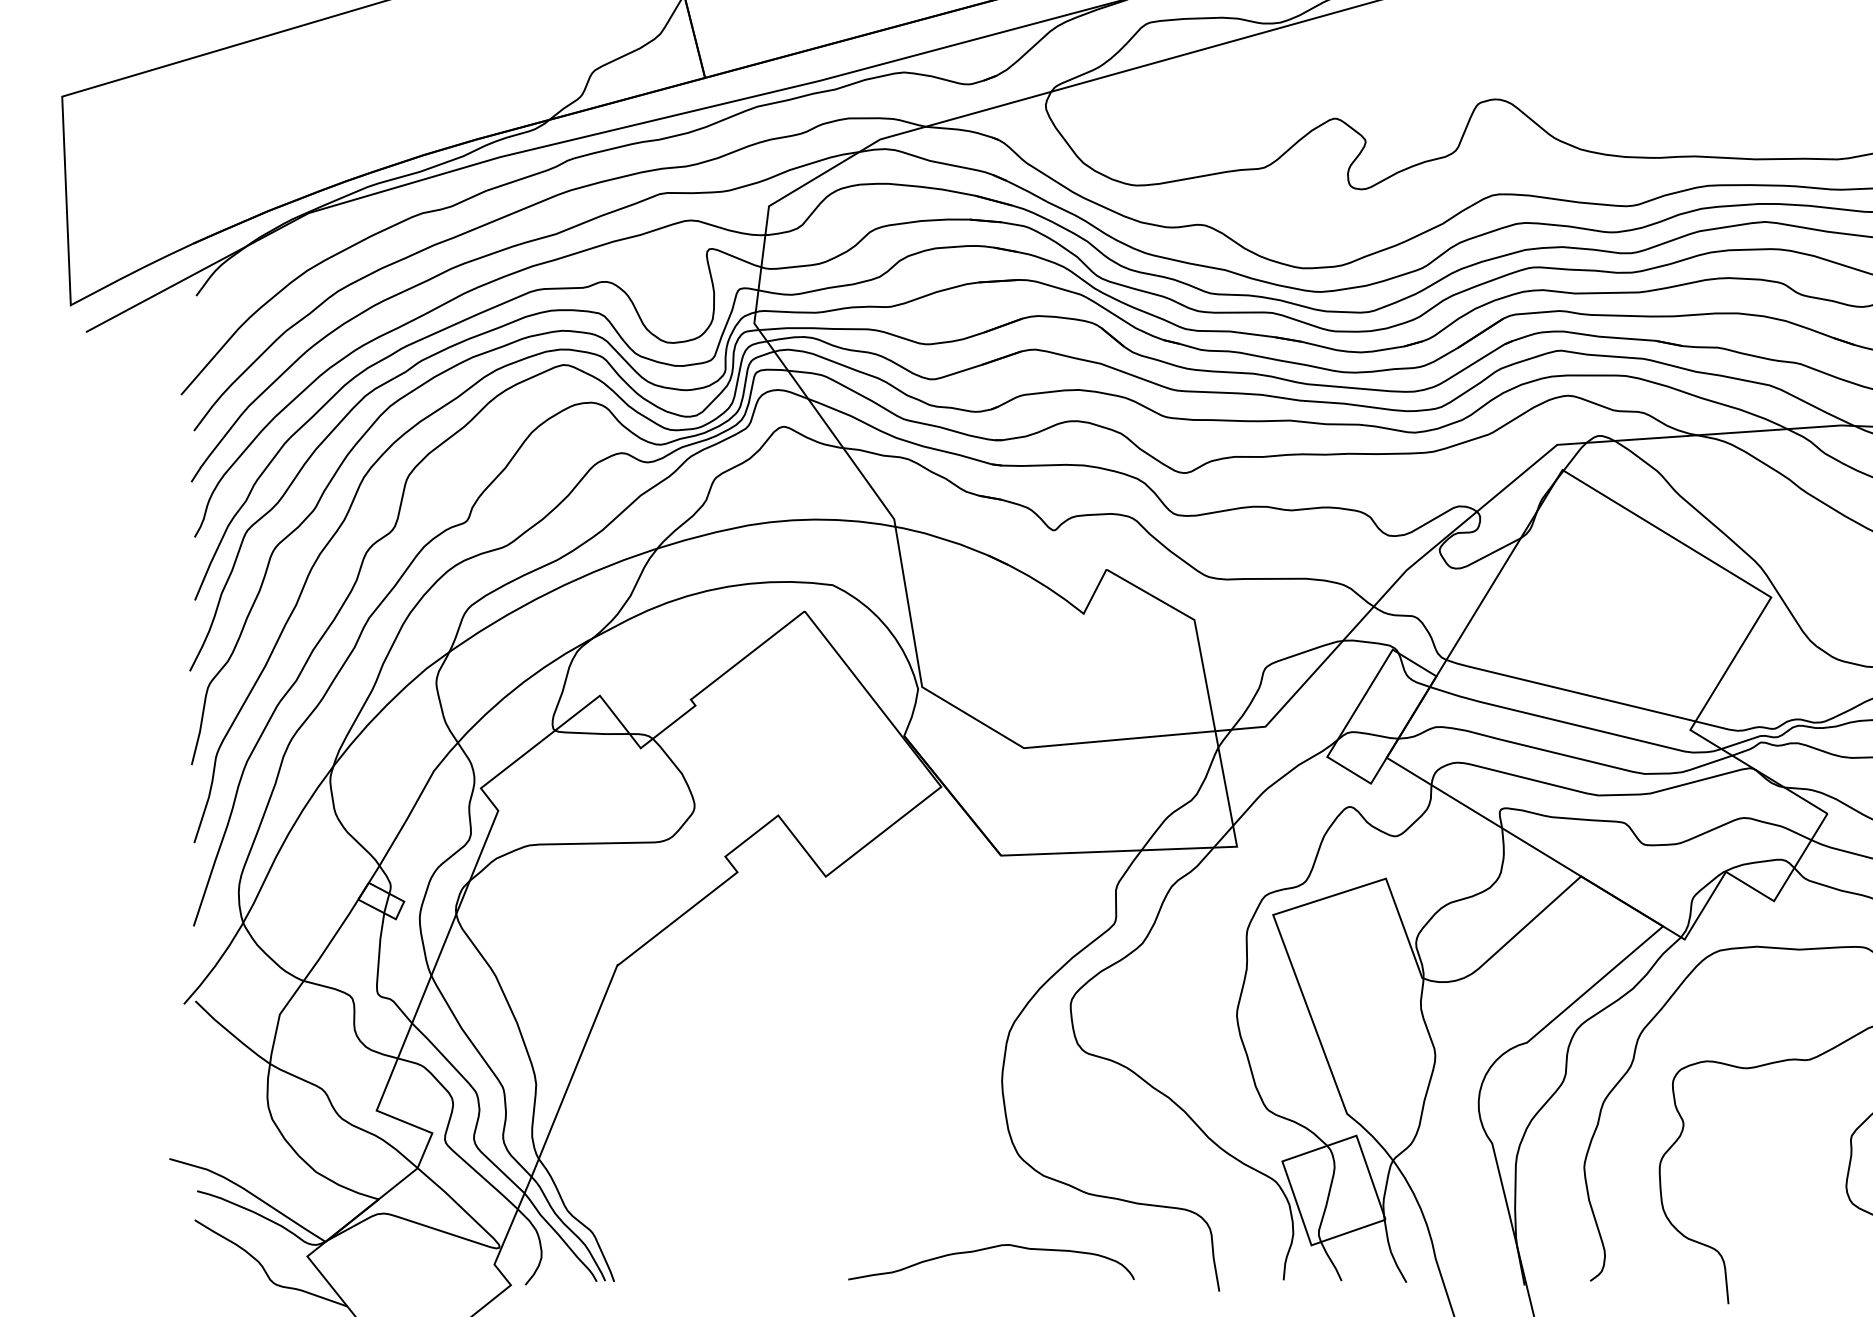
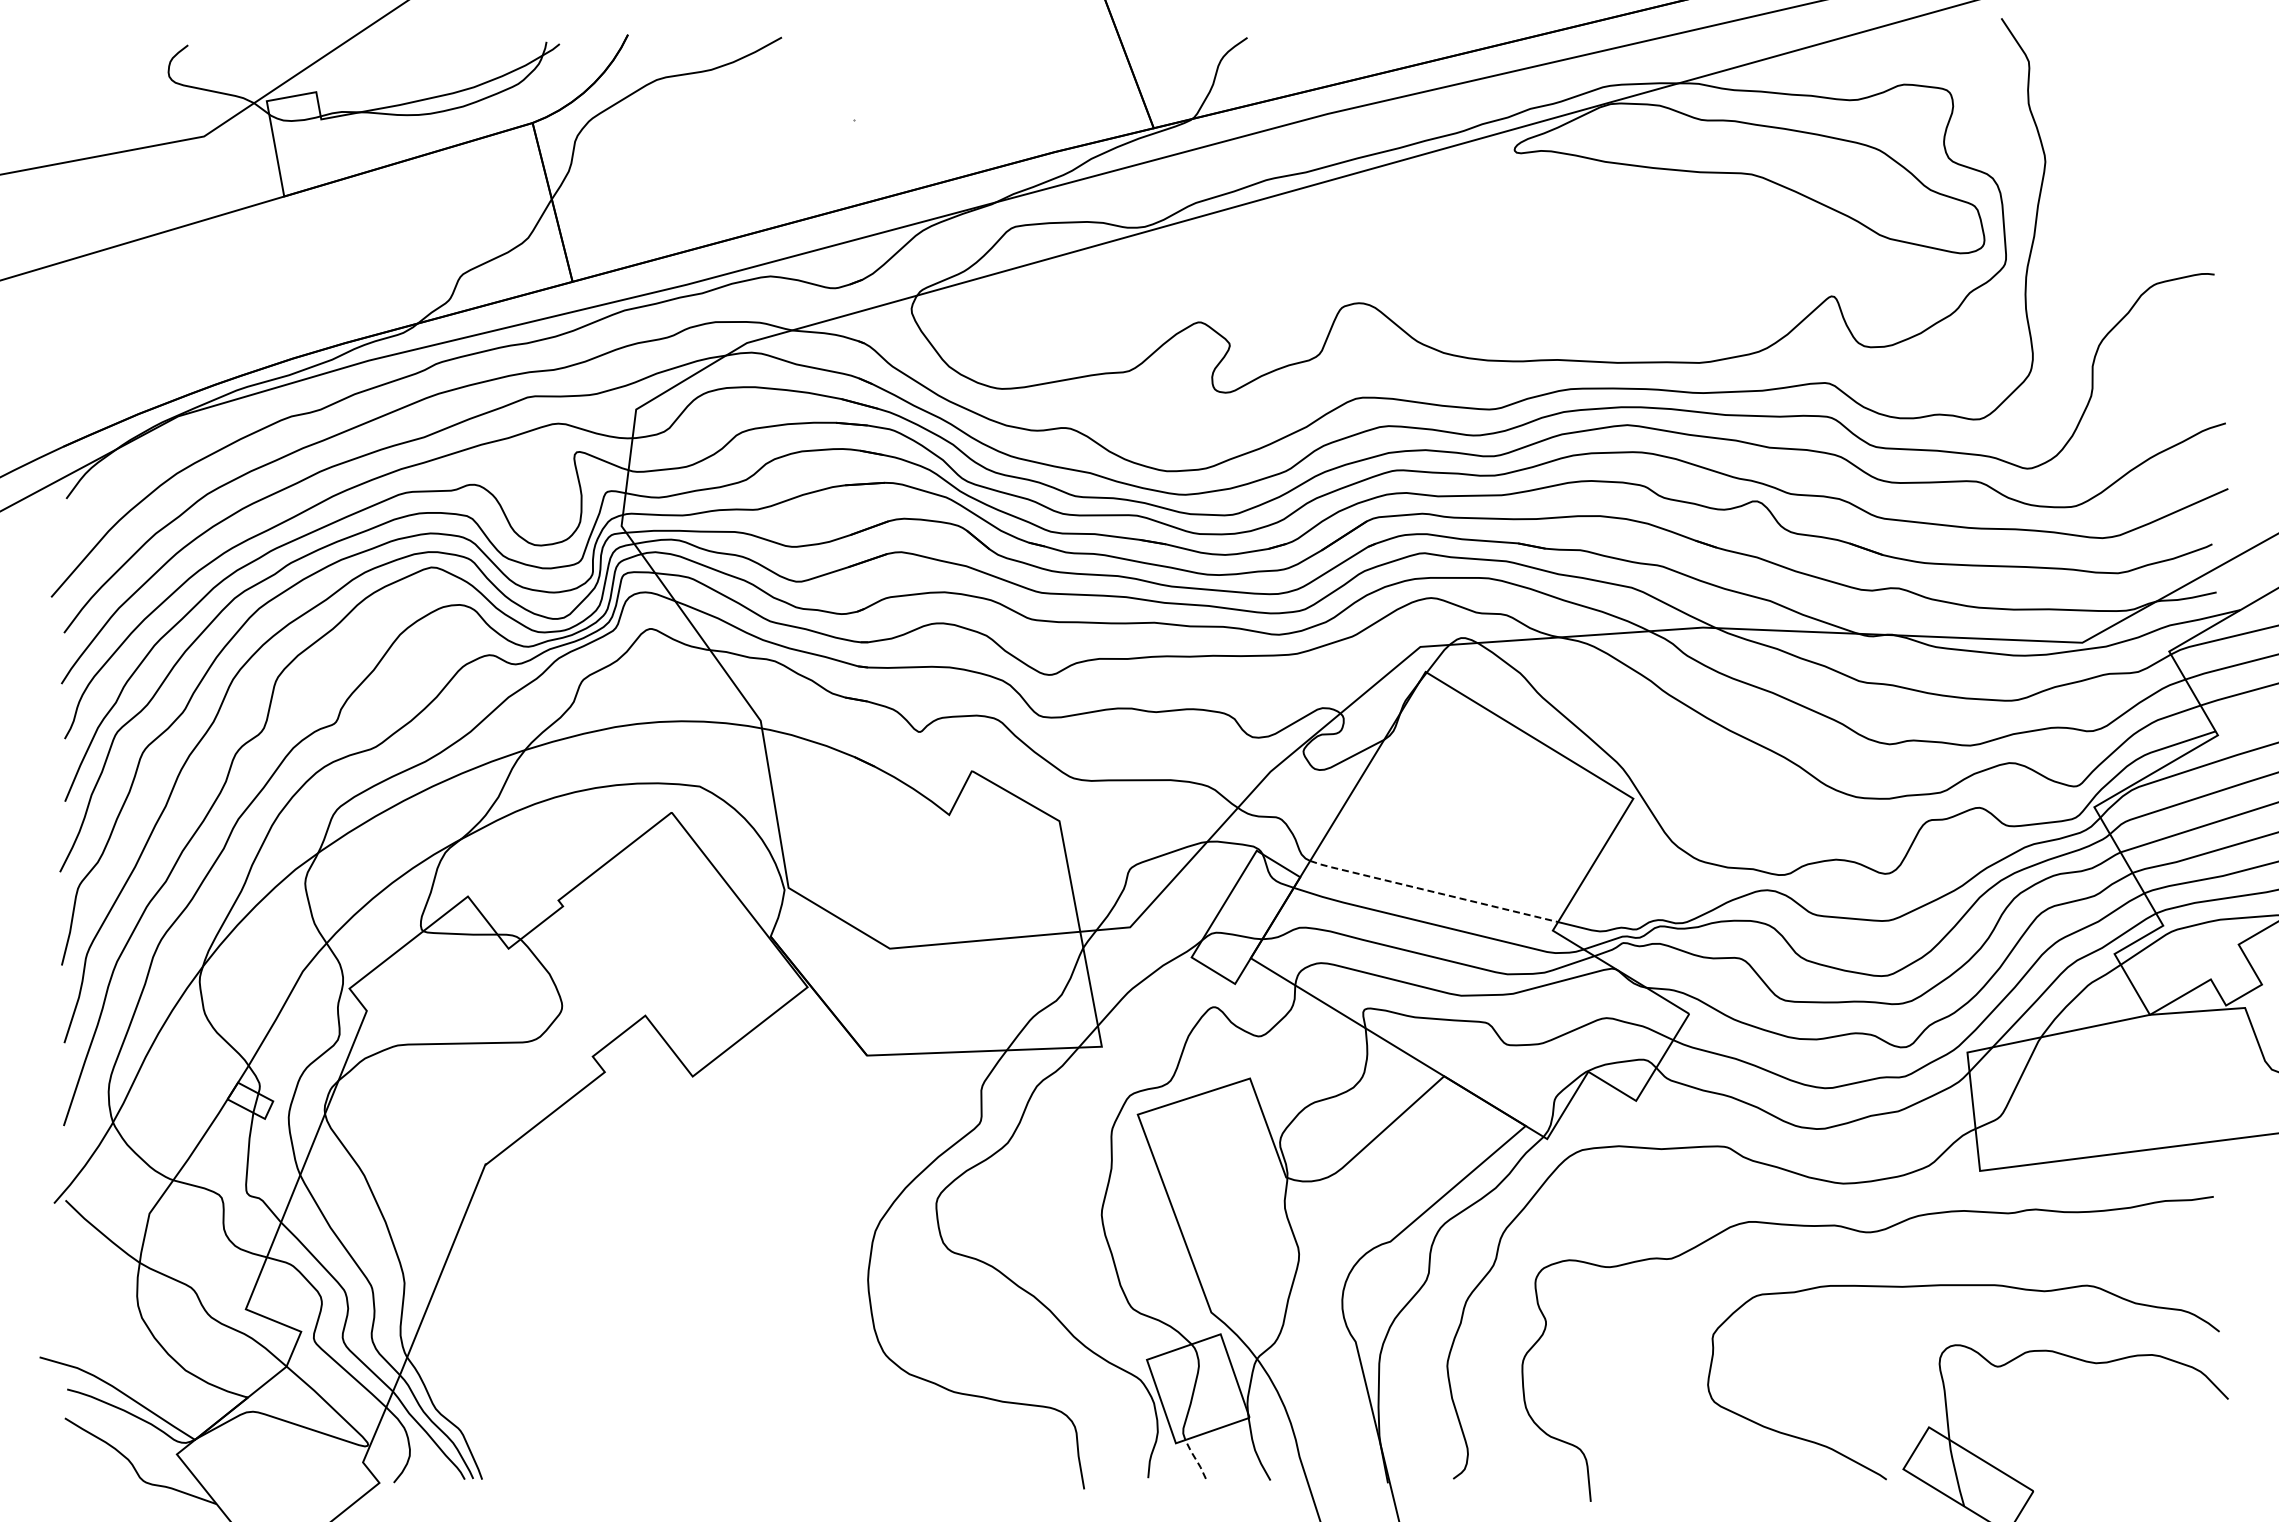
line: (1569, 690) -> (1432, 891), solid -> dashed
curve: (988, 1249) -> (854, 1447), removed
line: (1332, 1261) -> (1196, 1459), solid -> dashed

